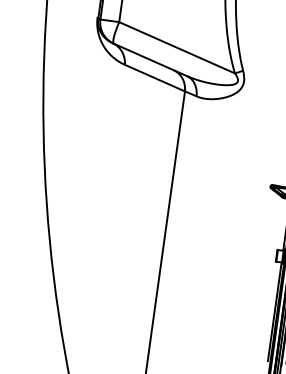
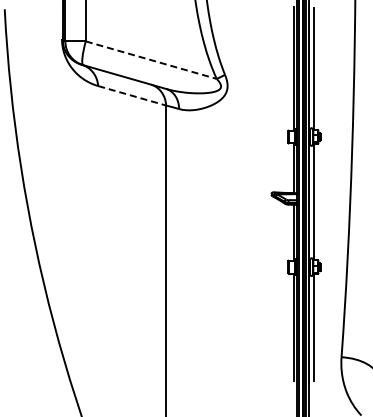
line: (177, 48) -> (151, 60), solid -> dashed
line: (155, 77) -> (132, 95), solid -> dashed

